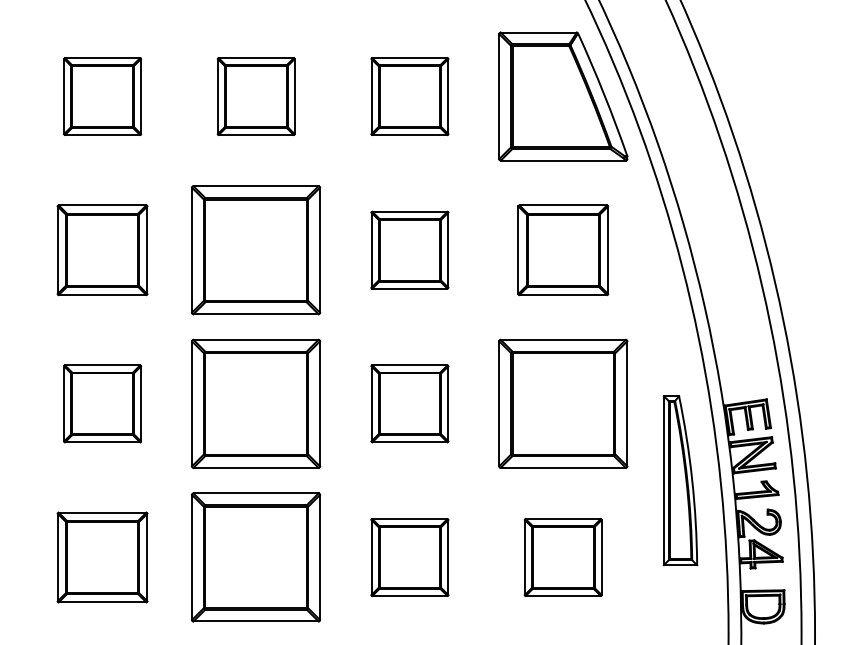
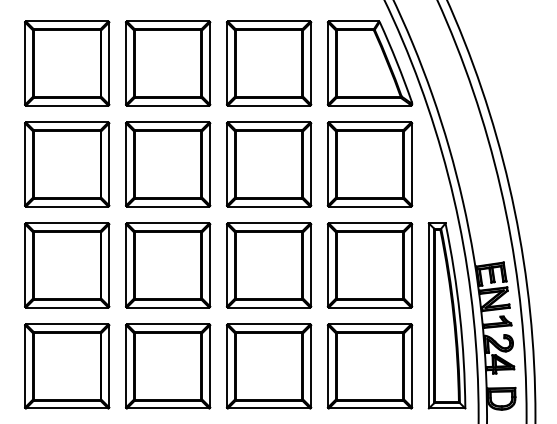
part: (102, 96) -> (67, 63), size x1.67
part: (256, 96) -> (168, 63), size x1.67
part: (410, 96) -> (269, 63), size x1.67
part: (102, 250) -> (67, 164), size x1.43
part: (410, 250) -> (269, 164), size x1.67
part: (562, 250) -> (369, 164), size x1.43
part: (102, 403) -> (67, 265), size x1.67
part: (410, 403) -> (269, 265), size x1.67
part: (679, 480) -> (446, 315), size x1.67
part: (102, 557) -> (67, 366), size x1.43
part: (410, 557) -> (269, 366), size x1.67
part: (562, 557) -> (369, 366), size x1.67

